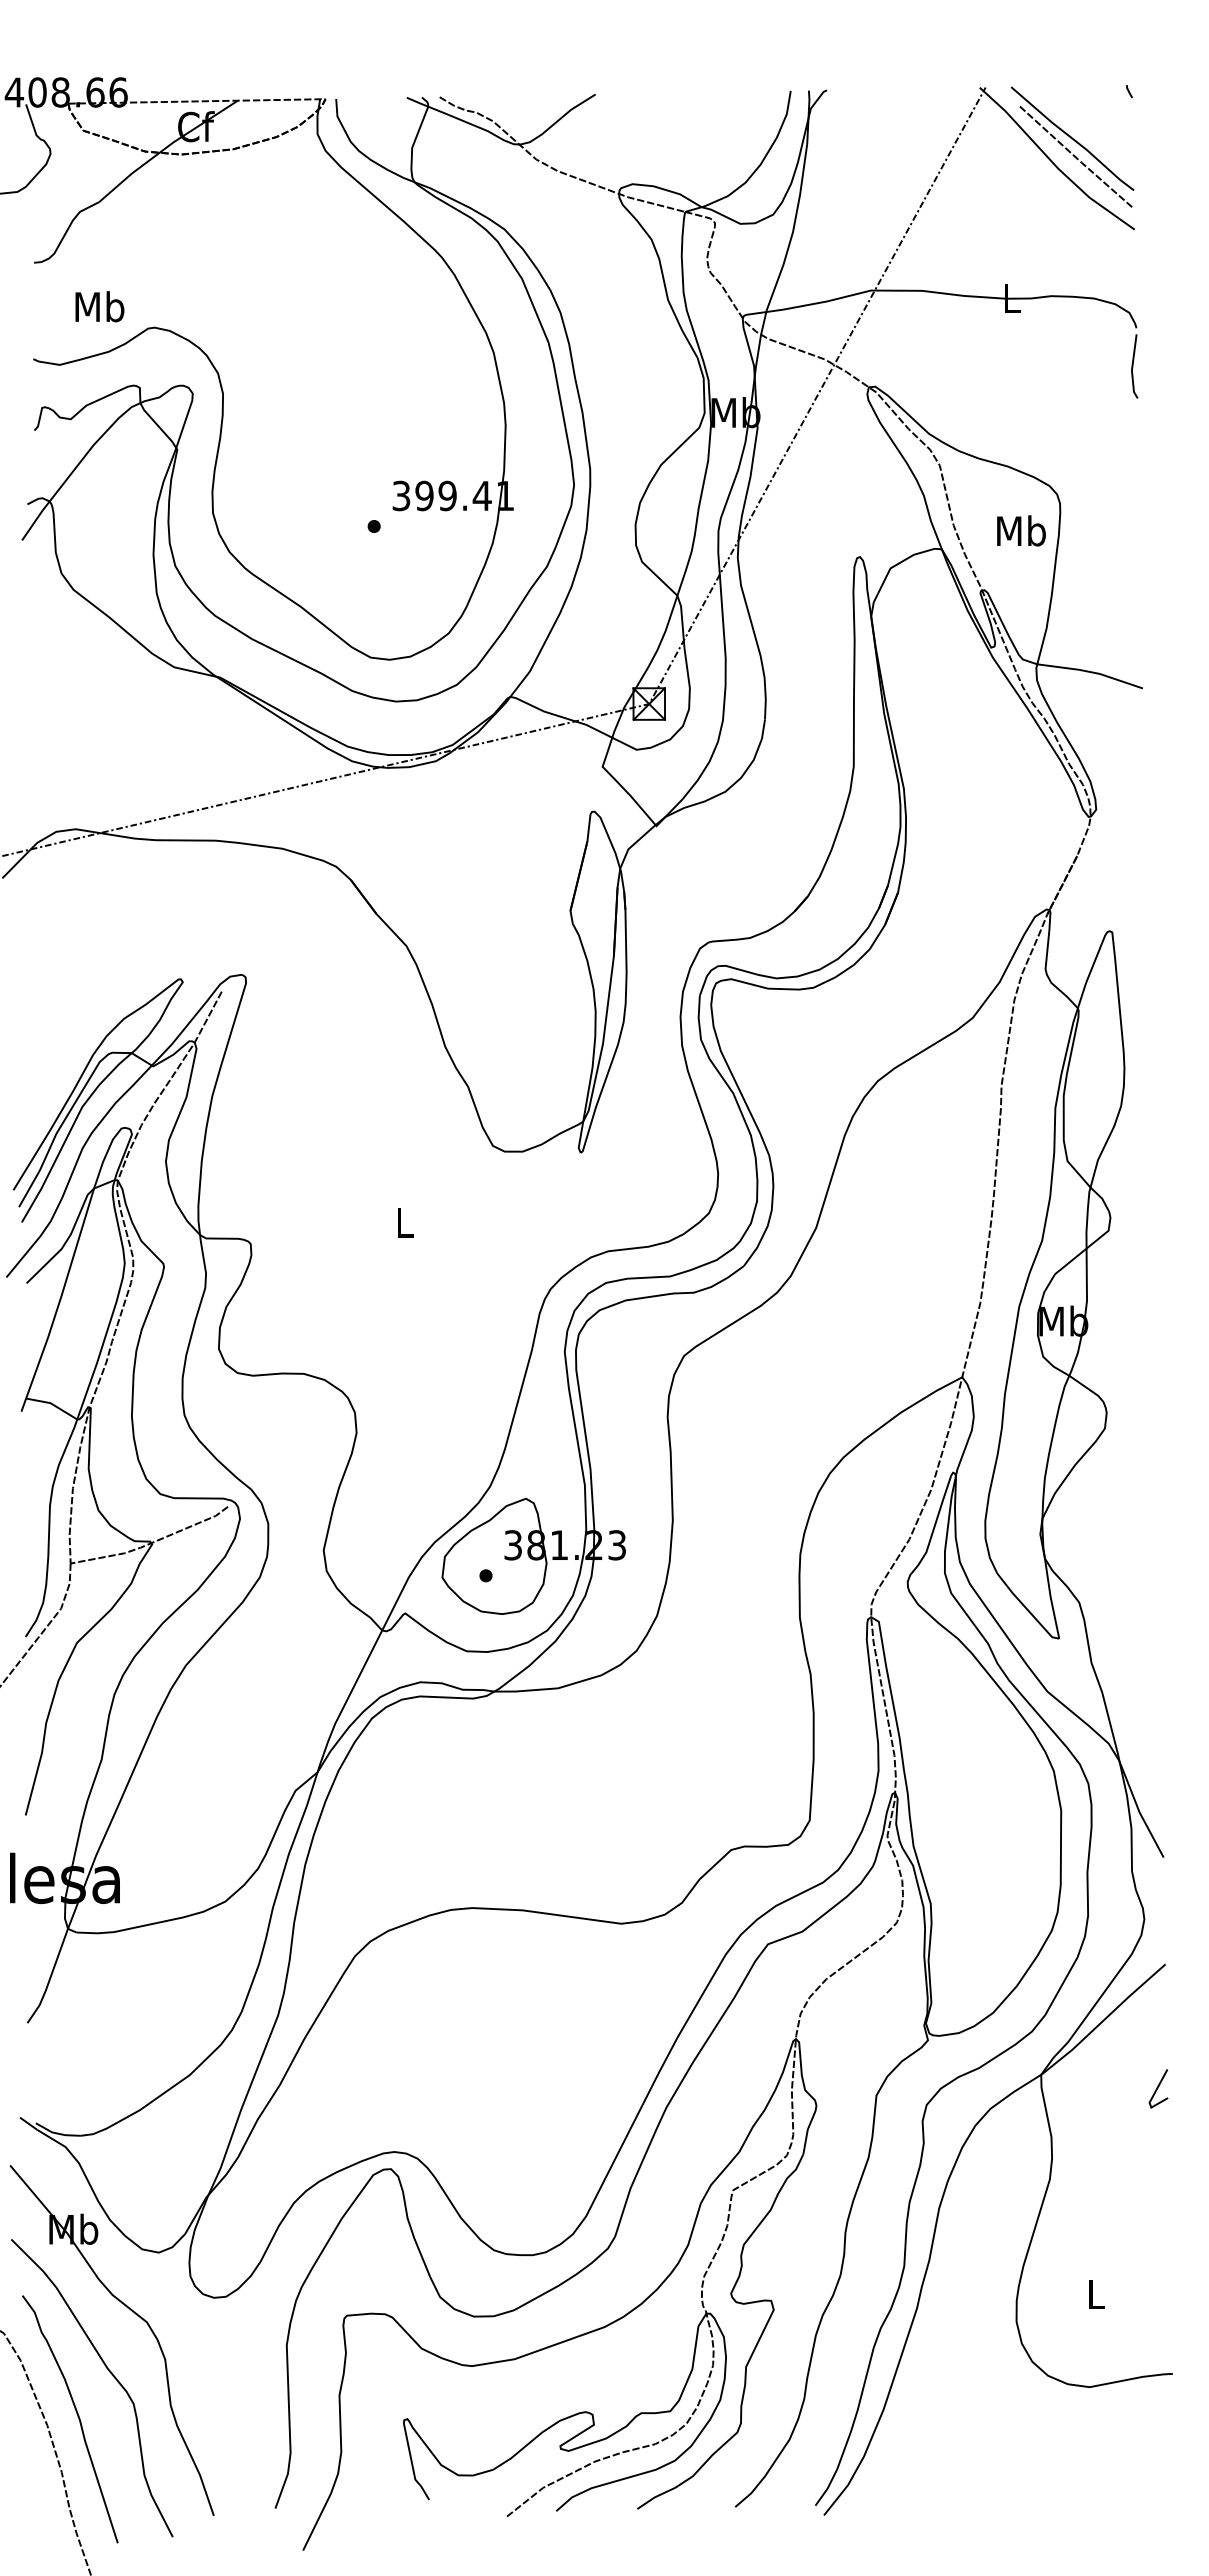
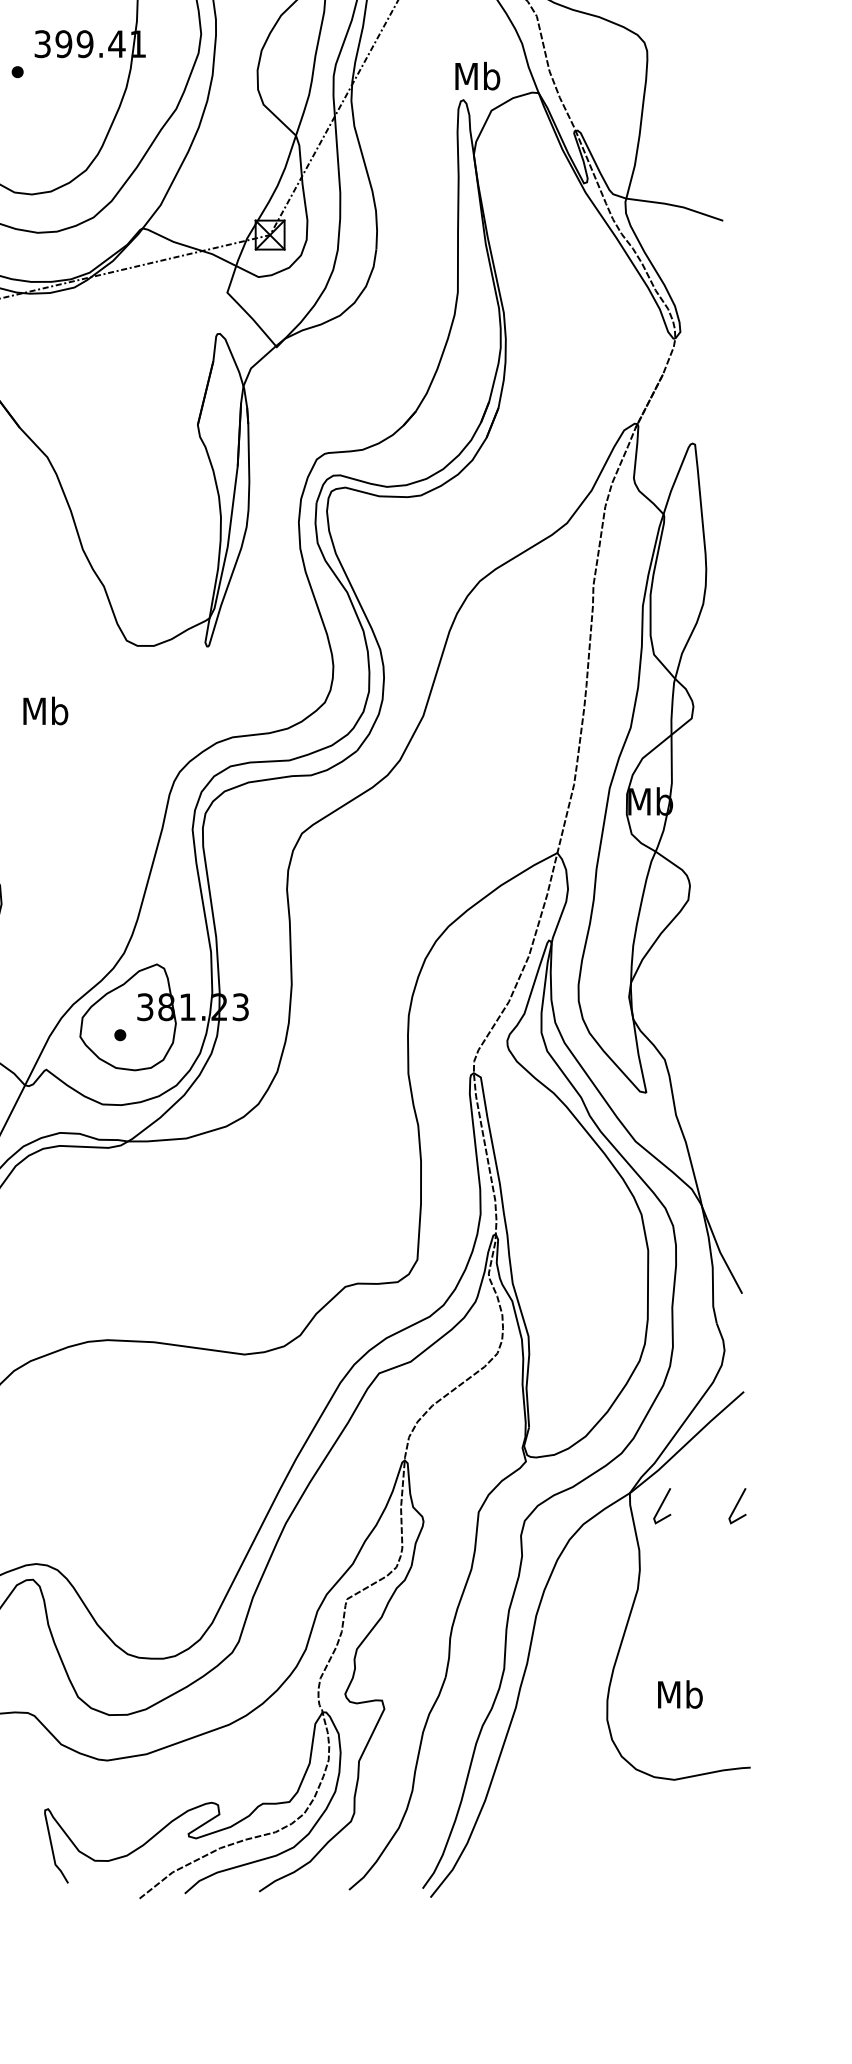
text: (1021, 530) -> (477, 75), moved
text: (404, 1222) -> (45, 710), L -> Mb
line: (1076, 2088) -> (662, 1505), added
text: (1095, 2293) -> (679, 1693), L -> Mb

